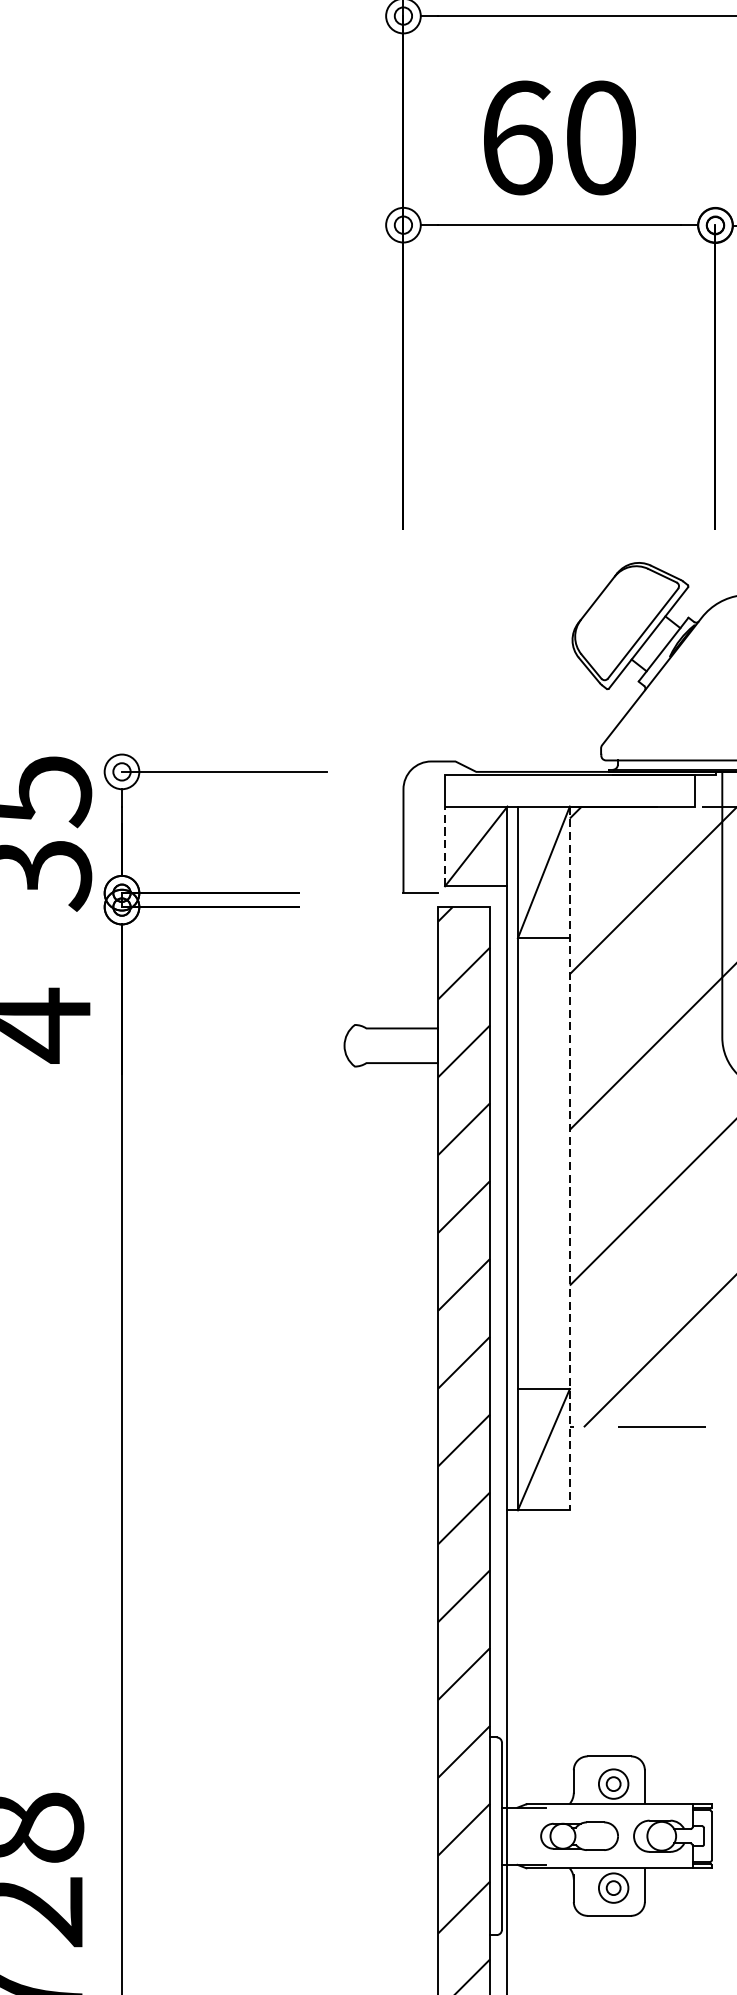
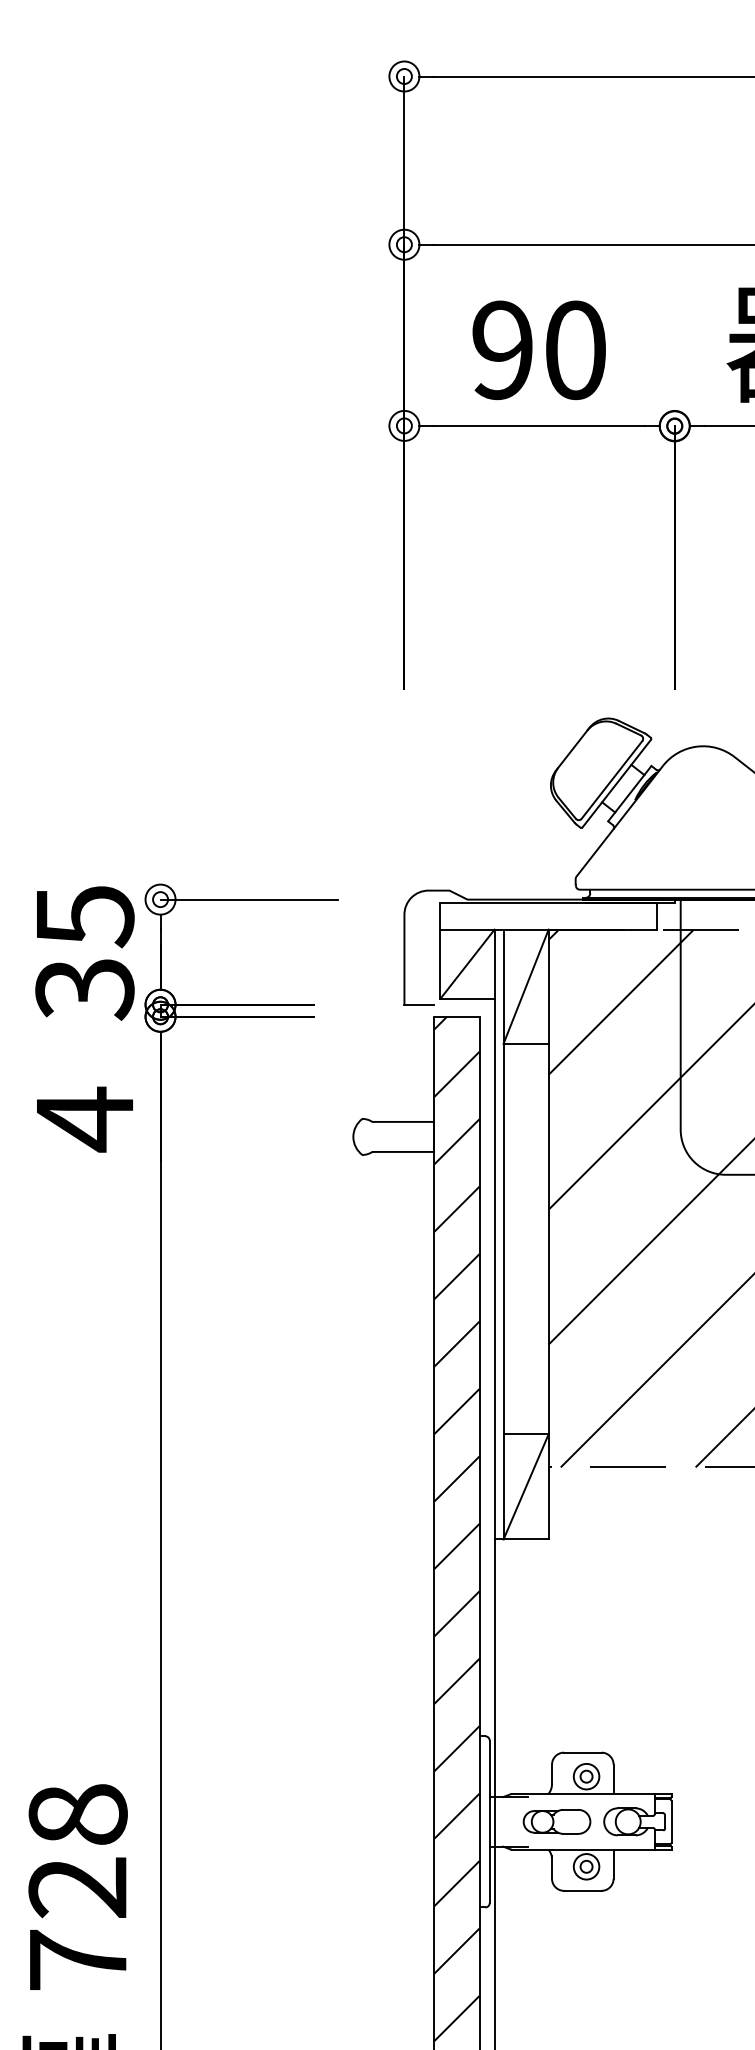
text: (516, 138) -> (502, 350), 60 -> 90
line: (445, 846) -> (440, 964), dashed -> solid
line: (569, 1158) -> (548, 1234), dashed -> solid

